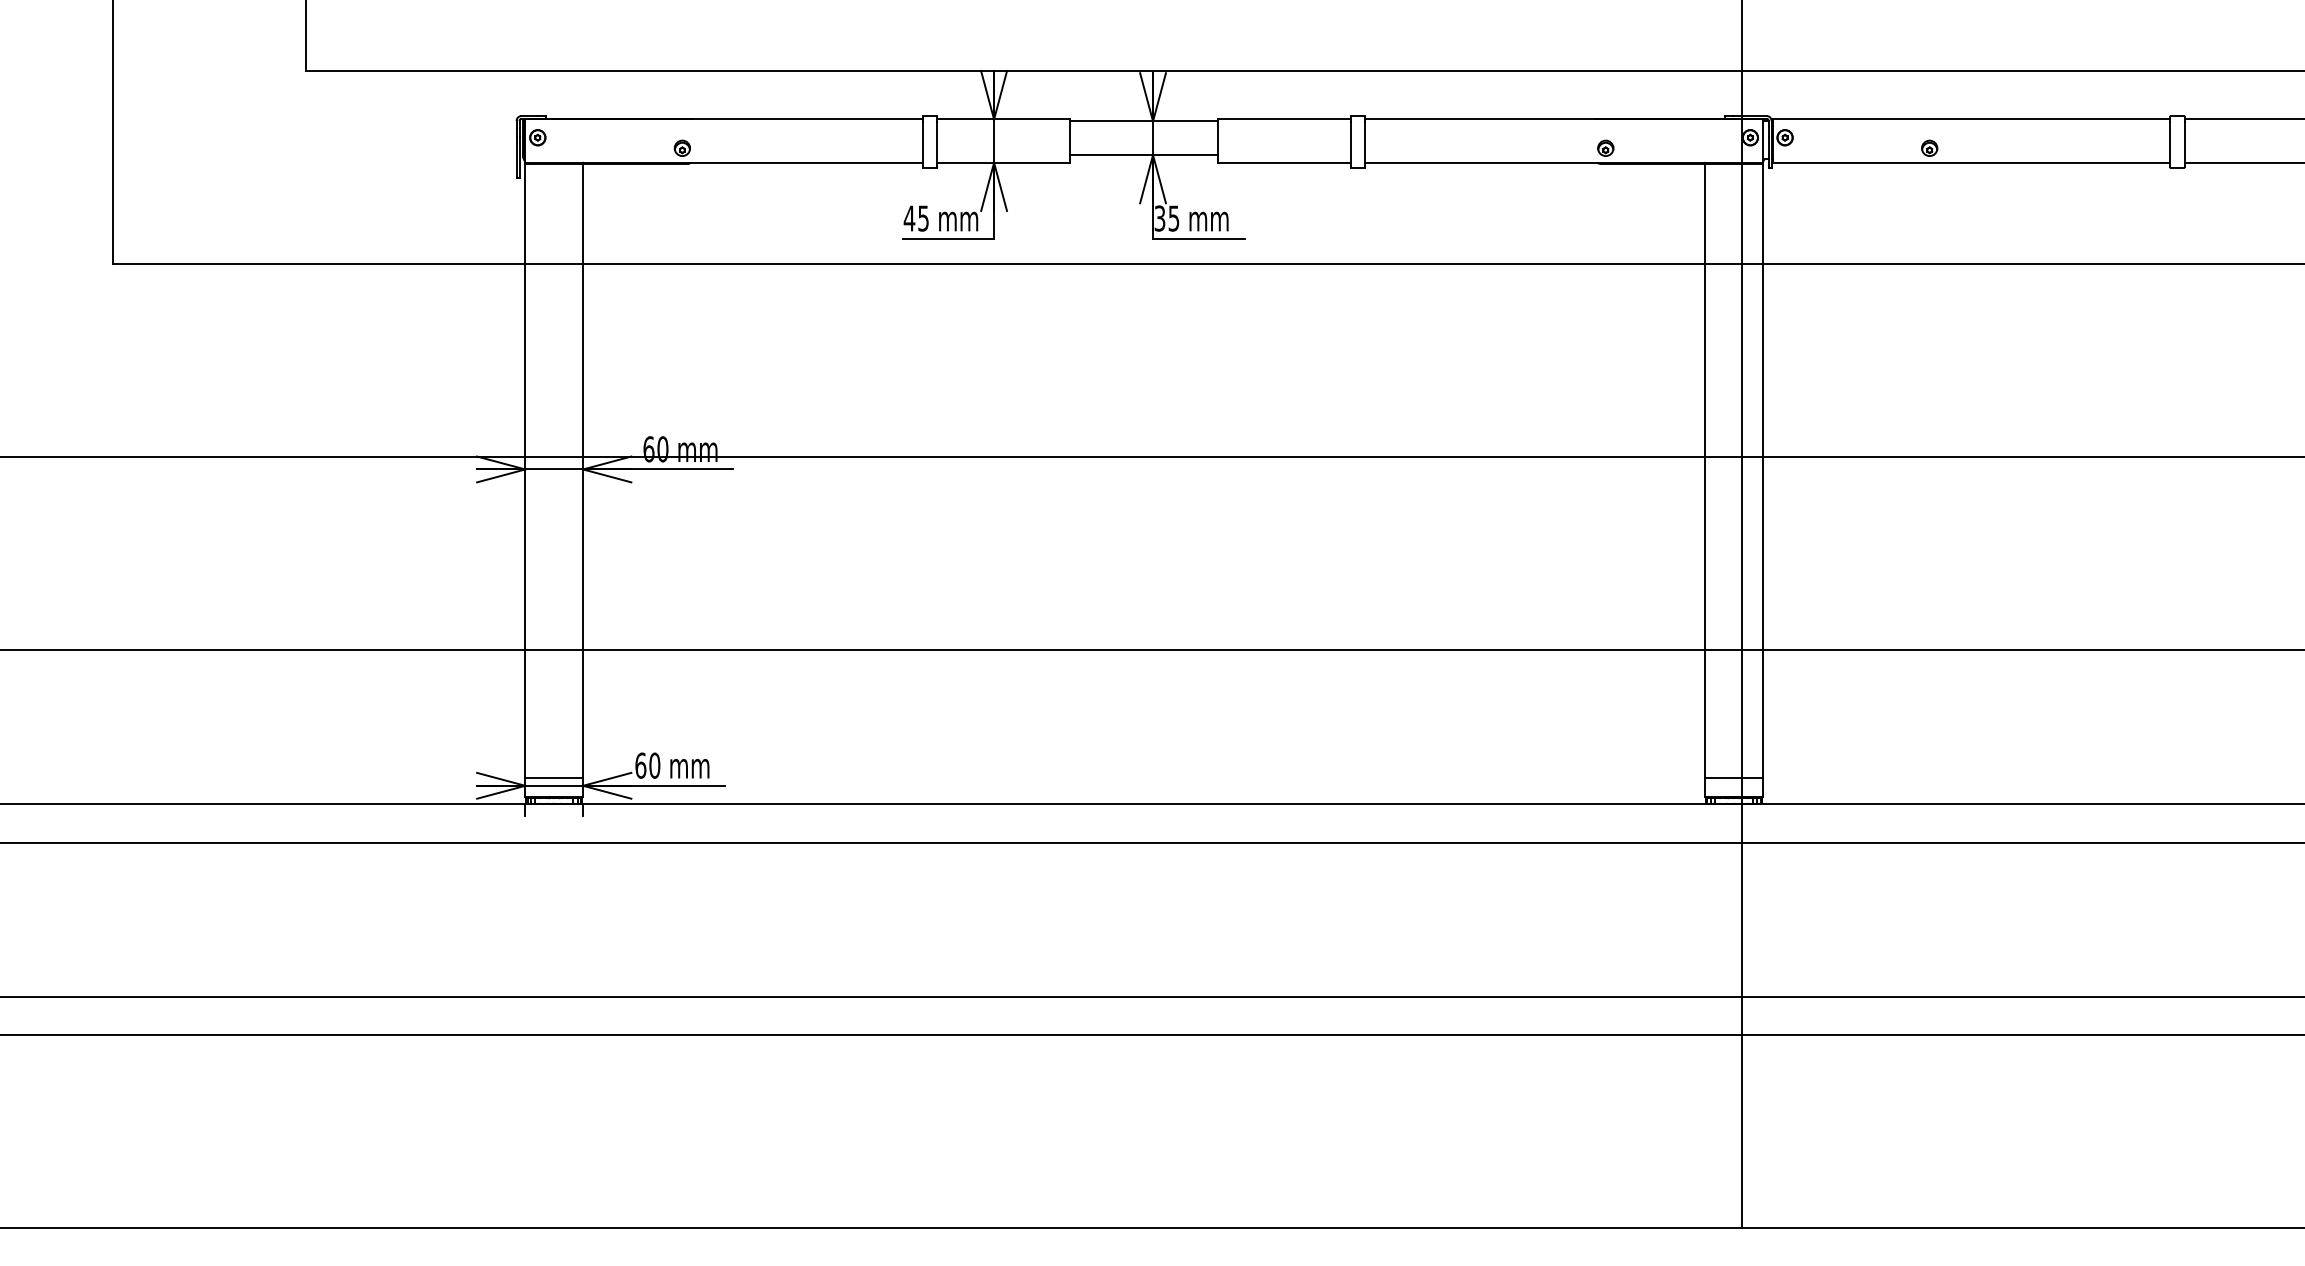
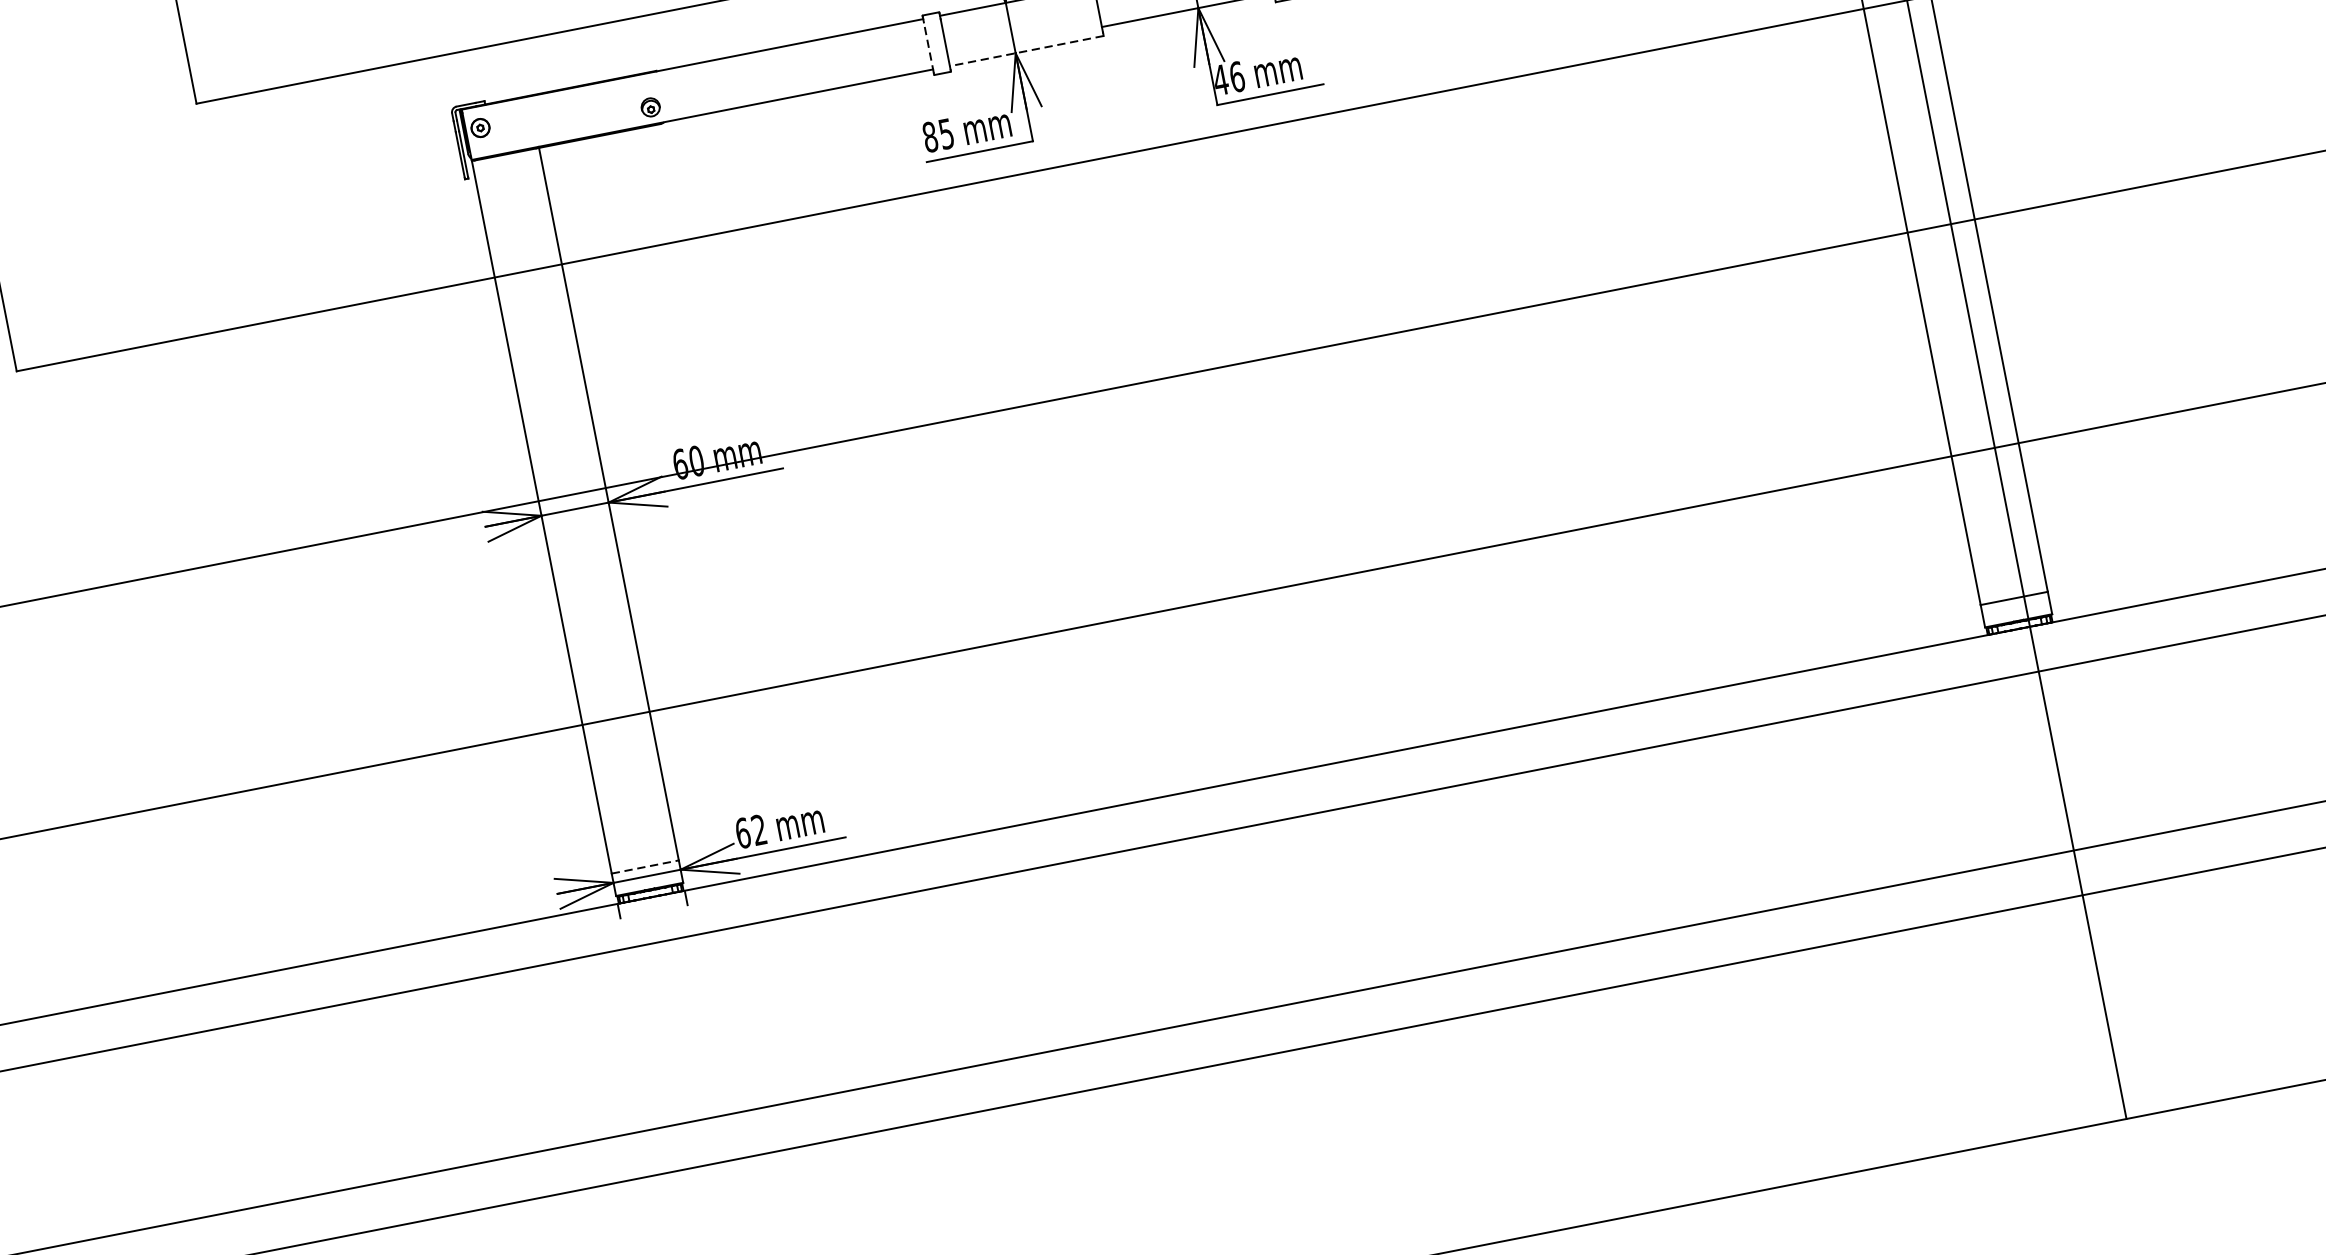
line: (922, 144) -> (928, 48), solid -> dashed
line: (1003, 162) -> (1026, 50), solid -> dashed
text: (909, 218) -> (930, 137), 45 -> 85
text: (1166, 218) -> (1228, 78), 35 -> 46
text: (654, 765) -> (758, 829), 60 -> 62
line: (554, 777) -> (645, 866), solid -> dashed

